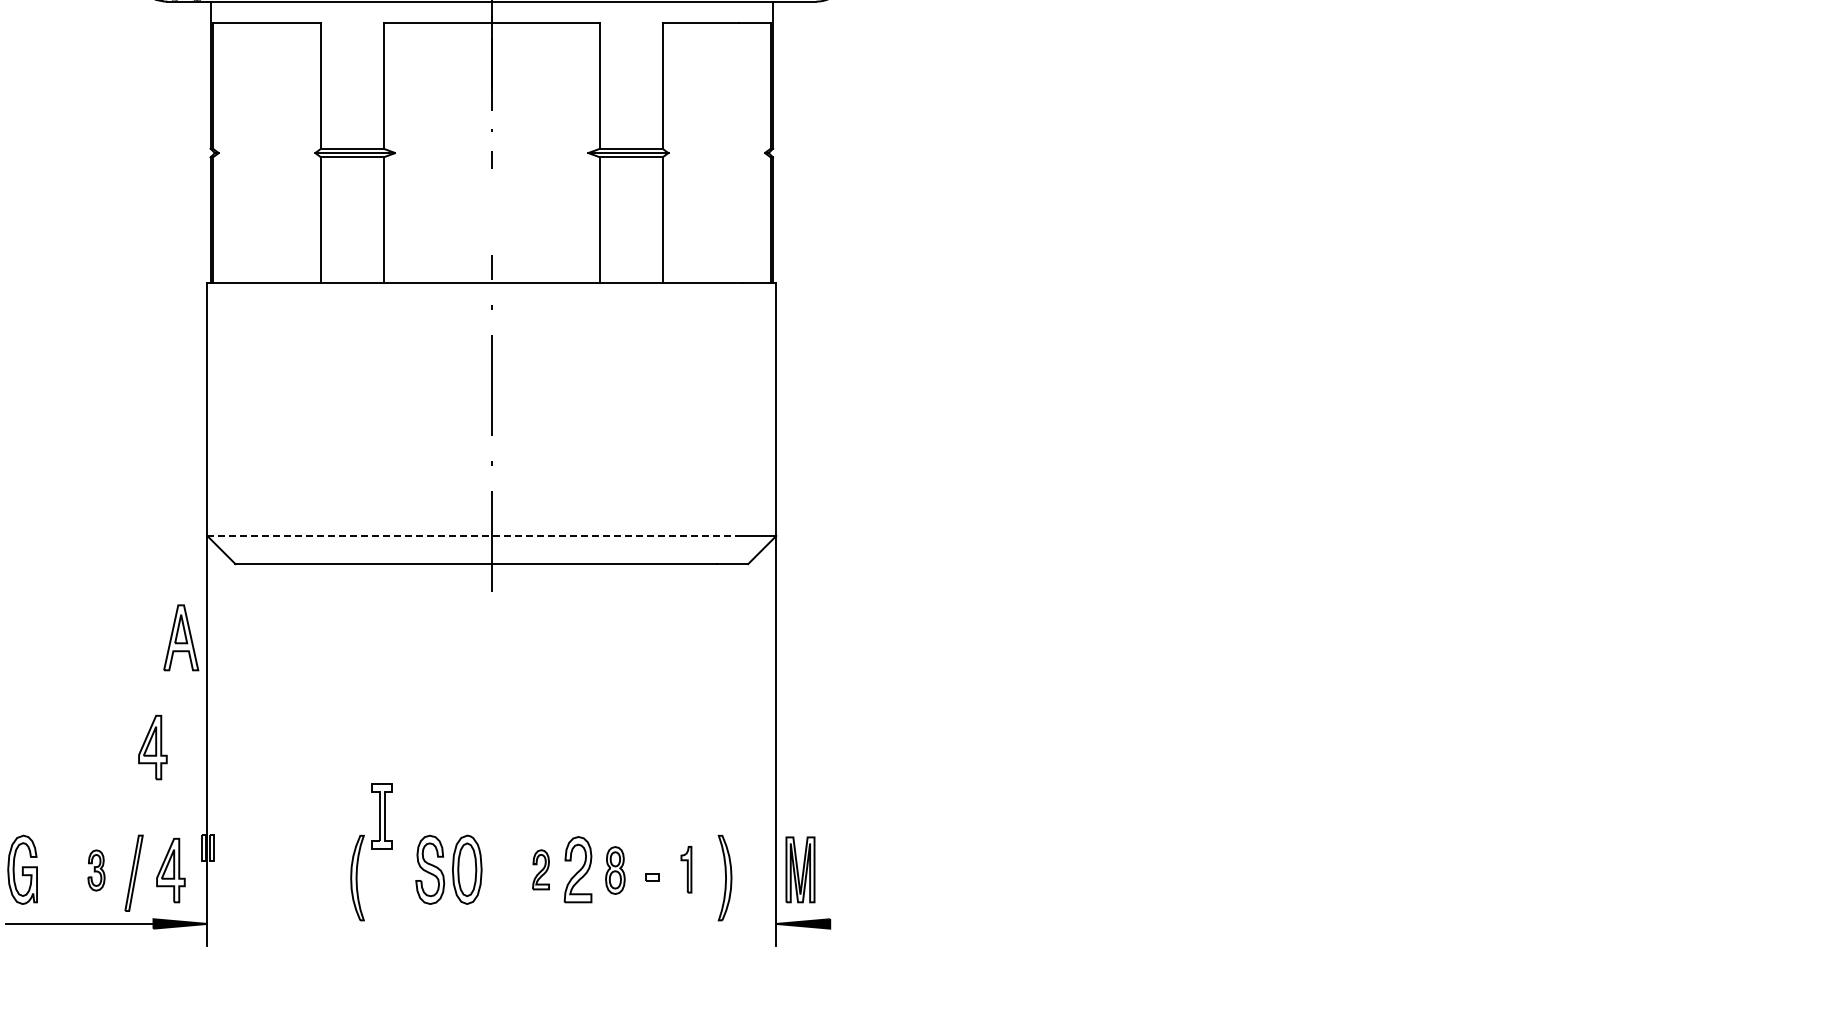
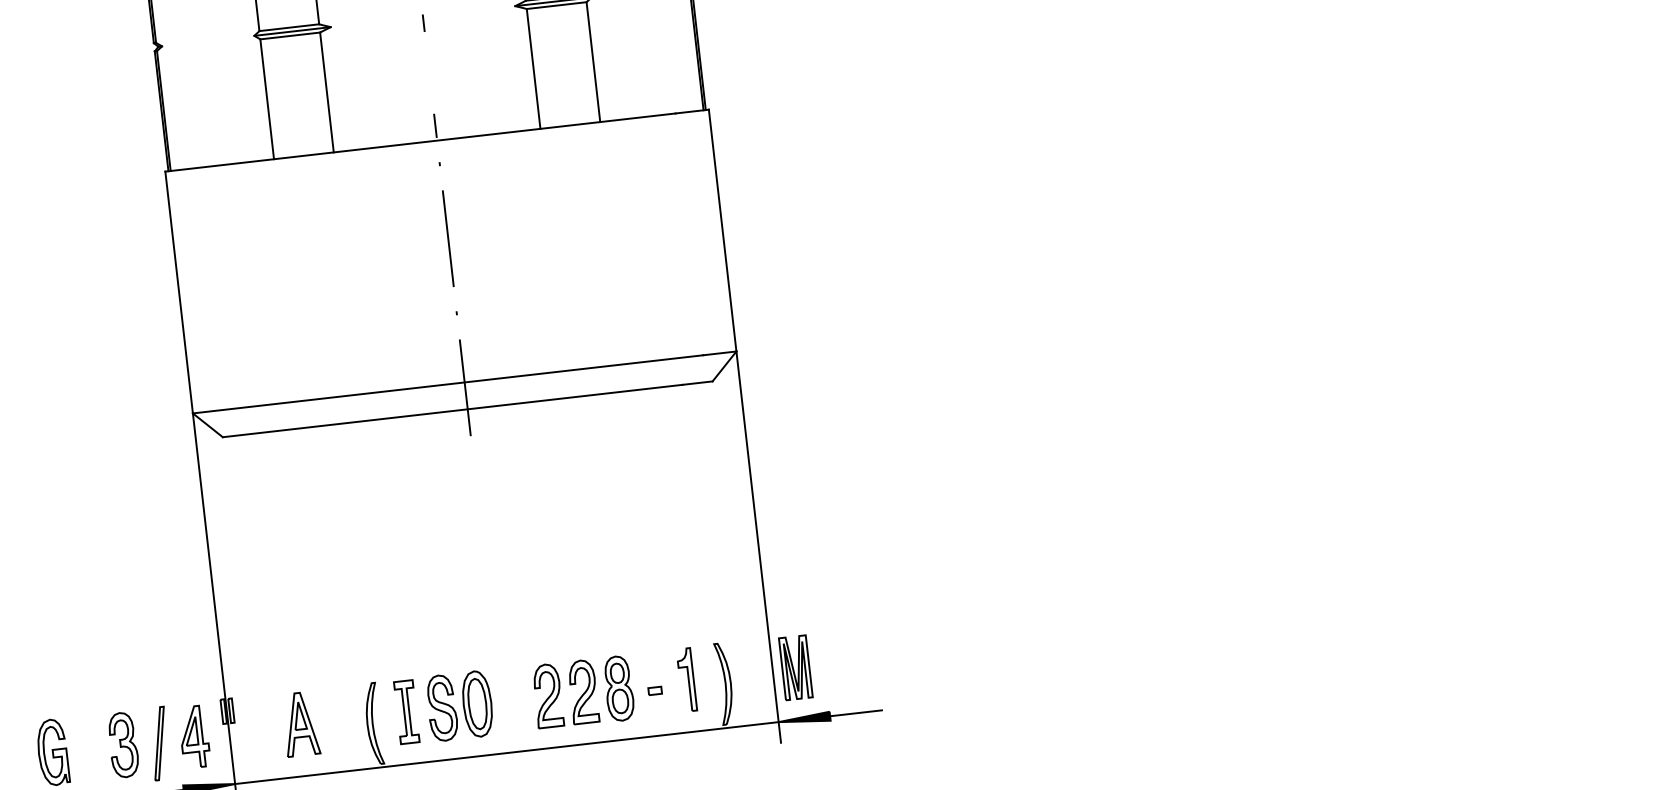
line: (474, 535) -> (448, 383), dashed -> solid
part: (181, 637) -> (300, 723), moved
part: (152, 747) -> (163, 621), removed
part: (381, 816) -> (406, 711), moved
part: (540, 869) -> (547, 695), size x1.67
part: (686, 869) -> (686, 679), size x1.43
part: (96, 870) -> (123, 745), size x1.67
part: (615, 870) -> (619, 688), size x1.43
line: (491, 923) -> (506, 752), added
line: (857, 923) -> (856, 712), added

